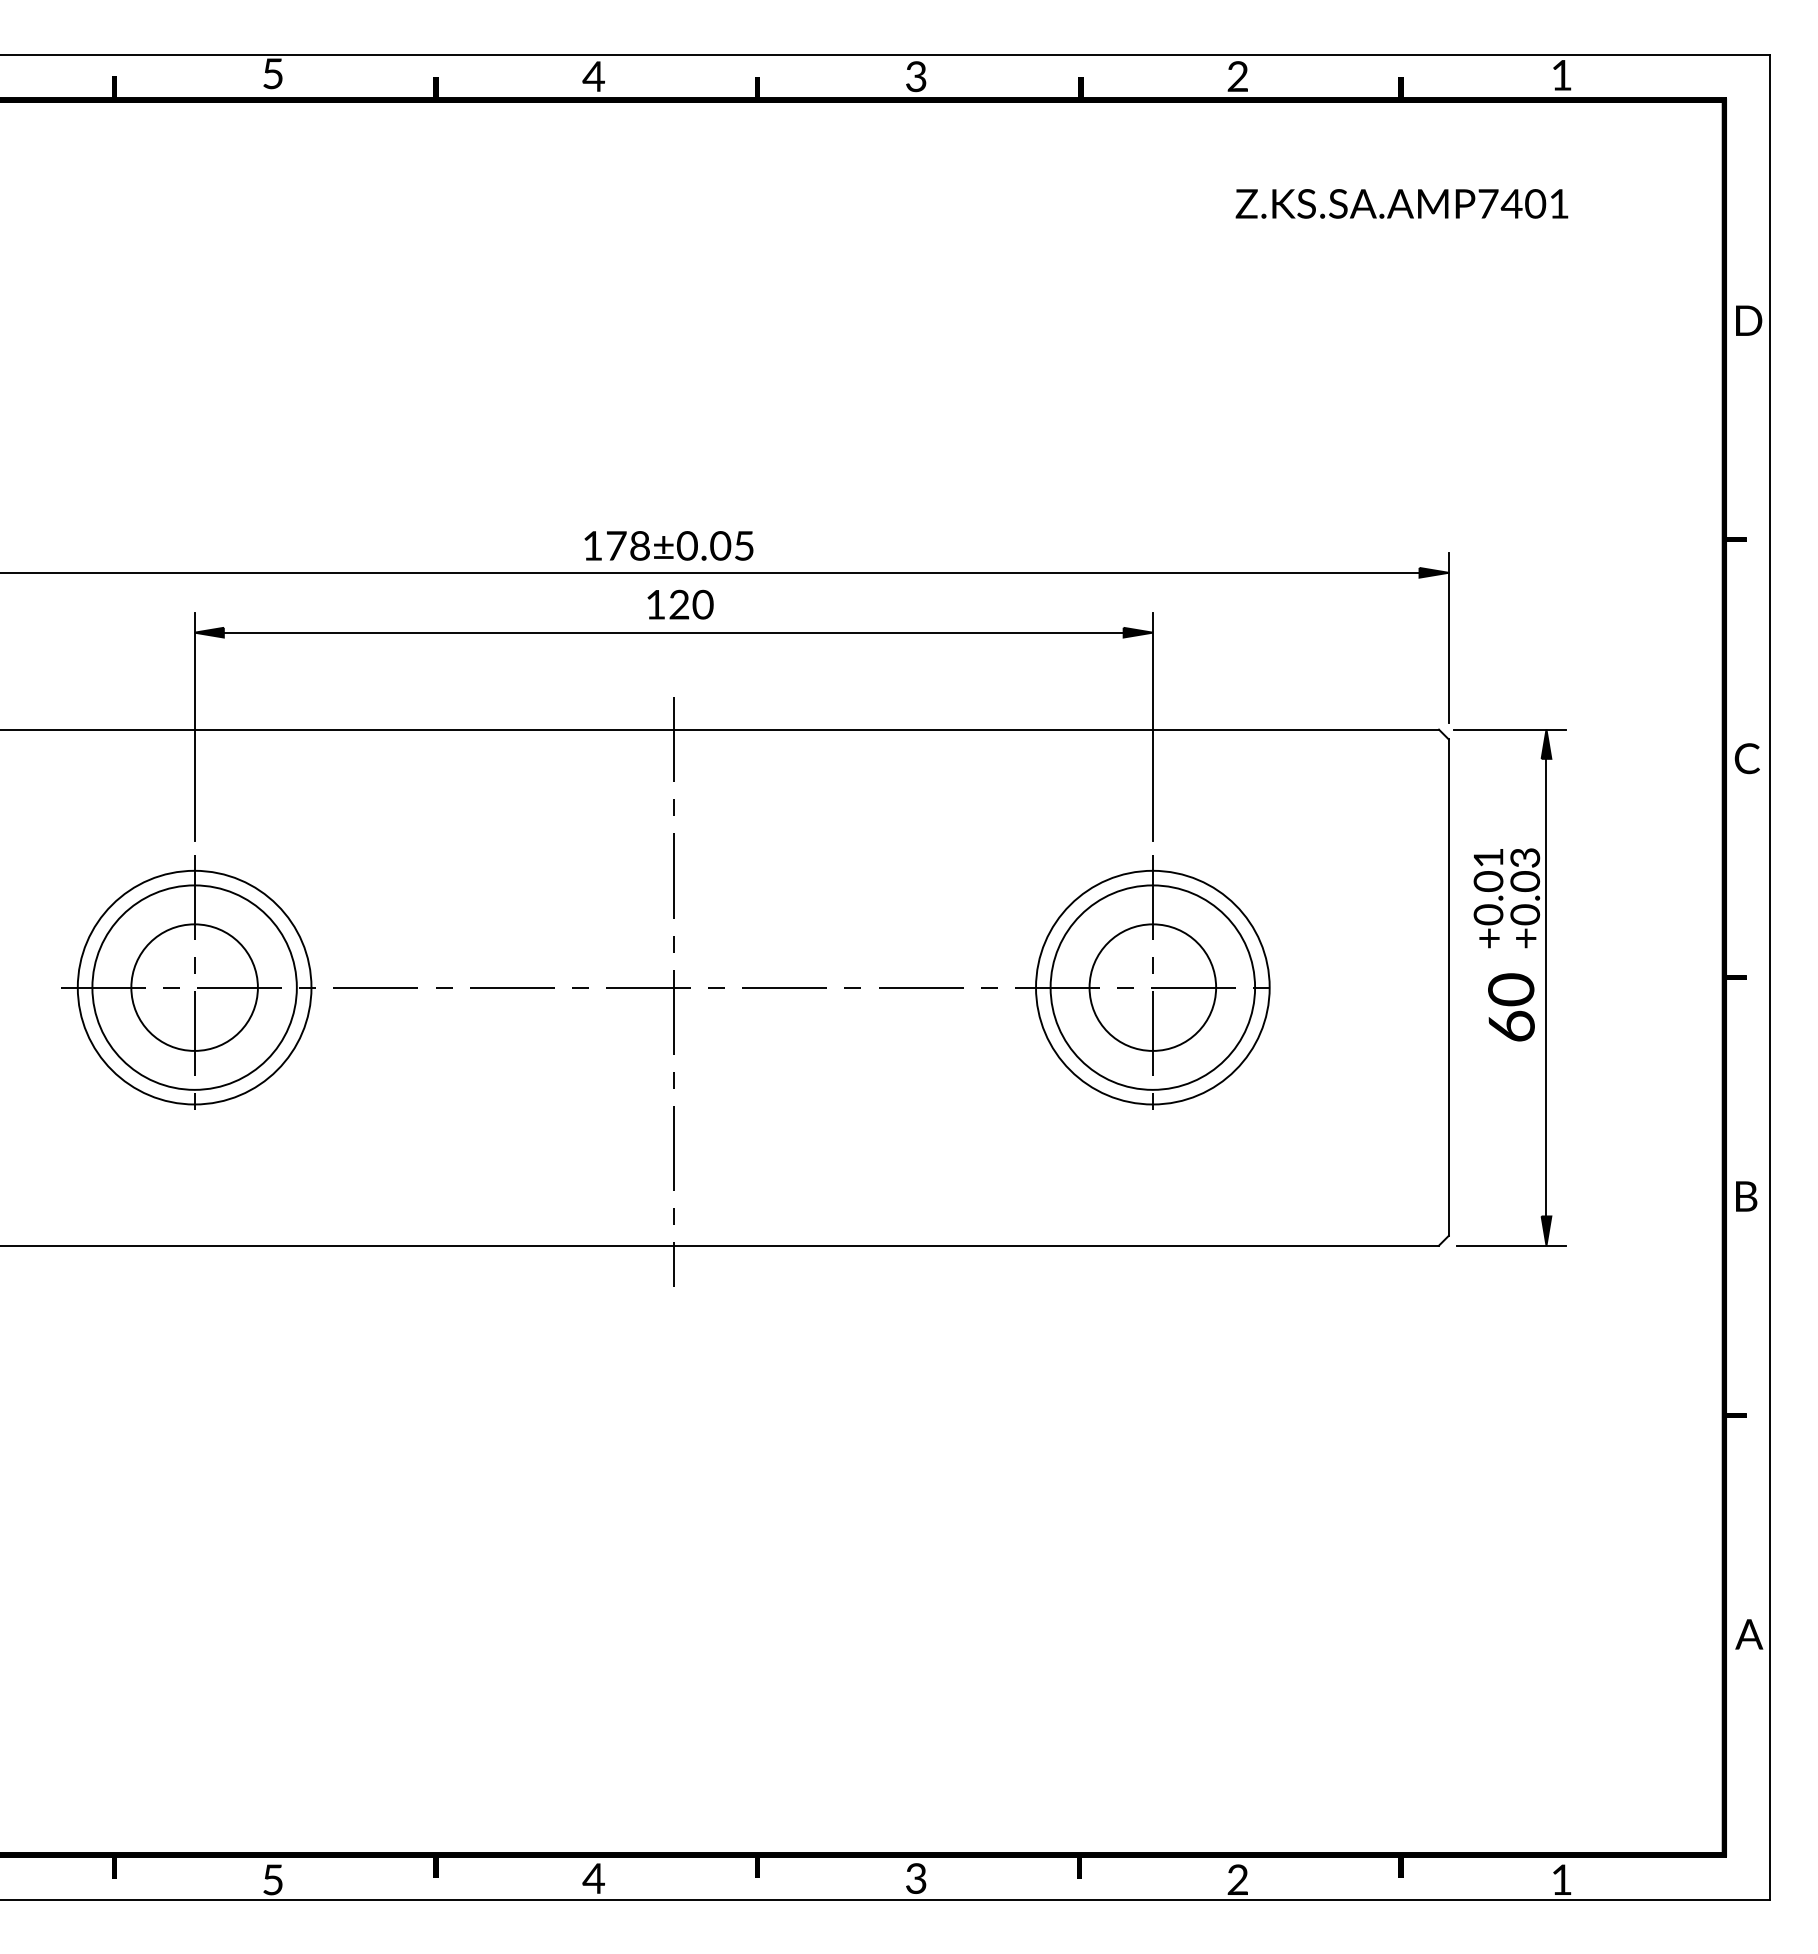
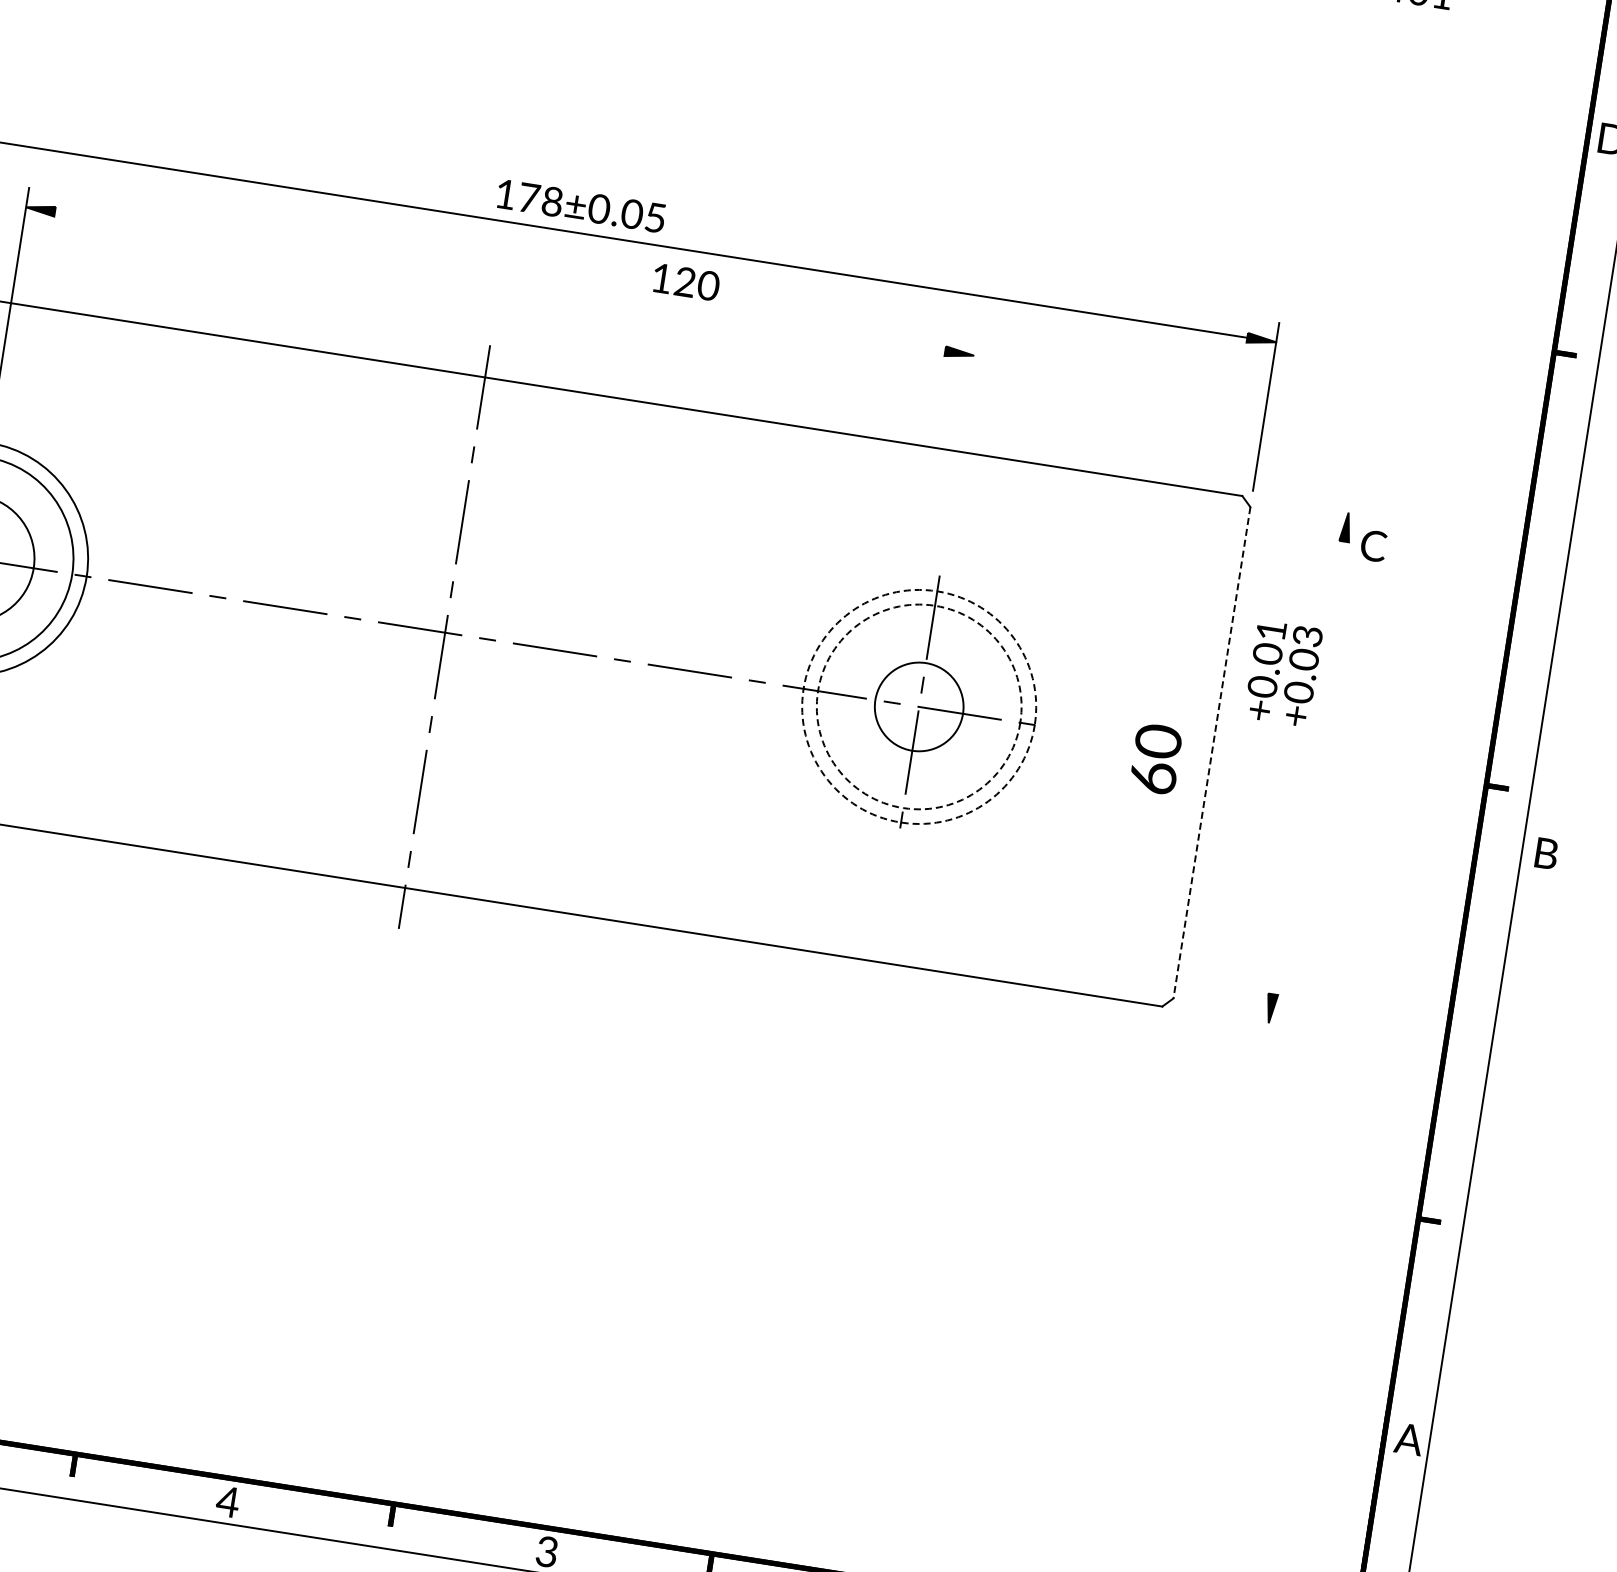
text: (668, 545) -> (580, 205), moved
text: (680, 604) -> (686, 282), moved
line: (673, 632) -> (499, 281), removed
line: (1152, 726) -> (959, 448), removed
line: (1509, 729) -> (1312, 506), removed
text: (1746, 758) -> (1372, 545), moved
circle: (1152, 987) -> (918, 706), size x0.7
circle: (1152, 987) -> (918, 706), solid -> dashed
circle: (1152, 987) -> (918, 706), solid -> dashed
line: (1546, 987) -> (1308, 767), removed
line: (1448, 988) -> (1211, 753), solid -> dashed
text: (1511, 1007) -> (1156, 759), moved
text: (1746, 1196) -> (1546, 853), moved
line: (1510, 1245) -> (1233, 1017), removed

